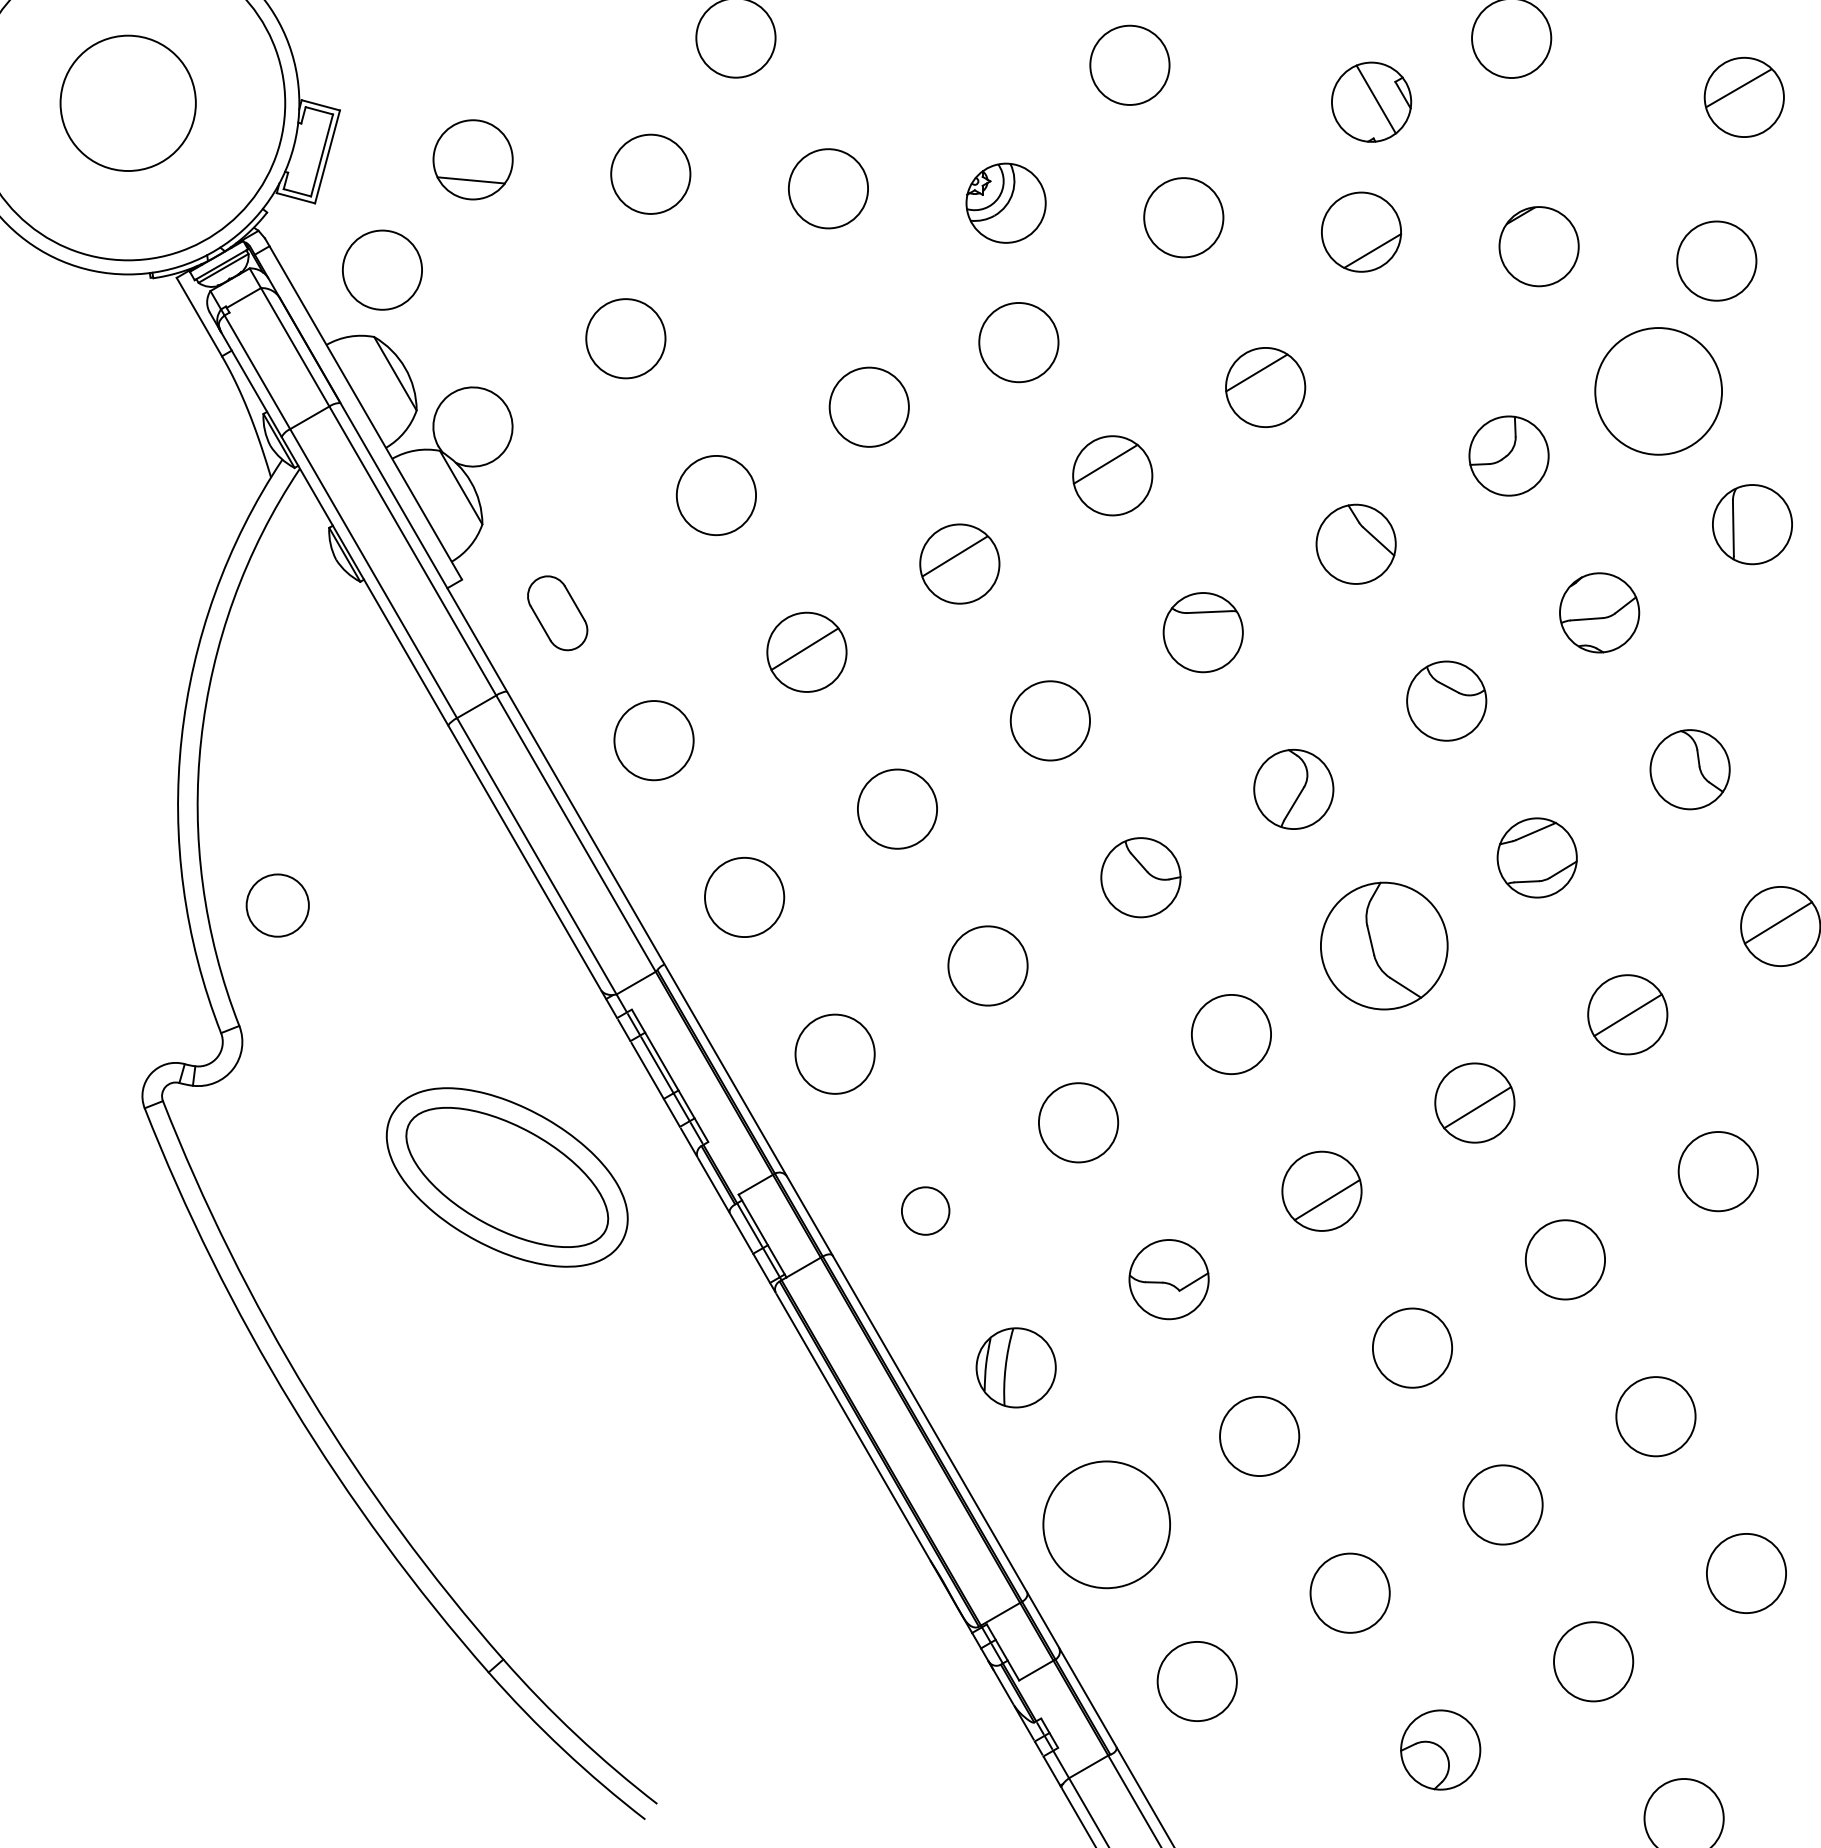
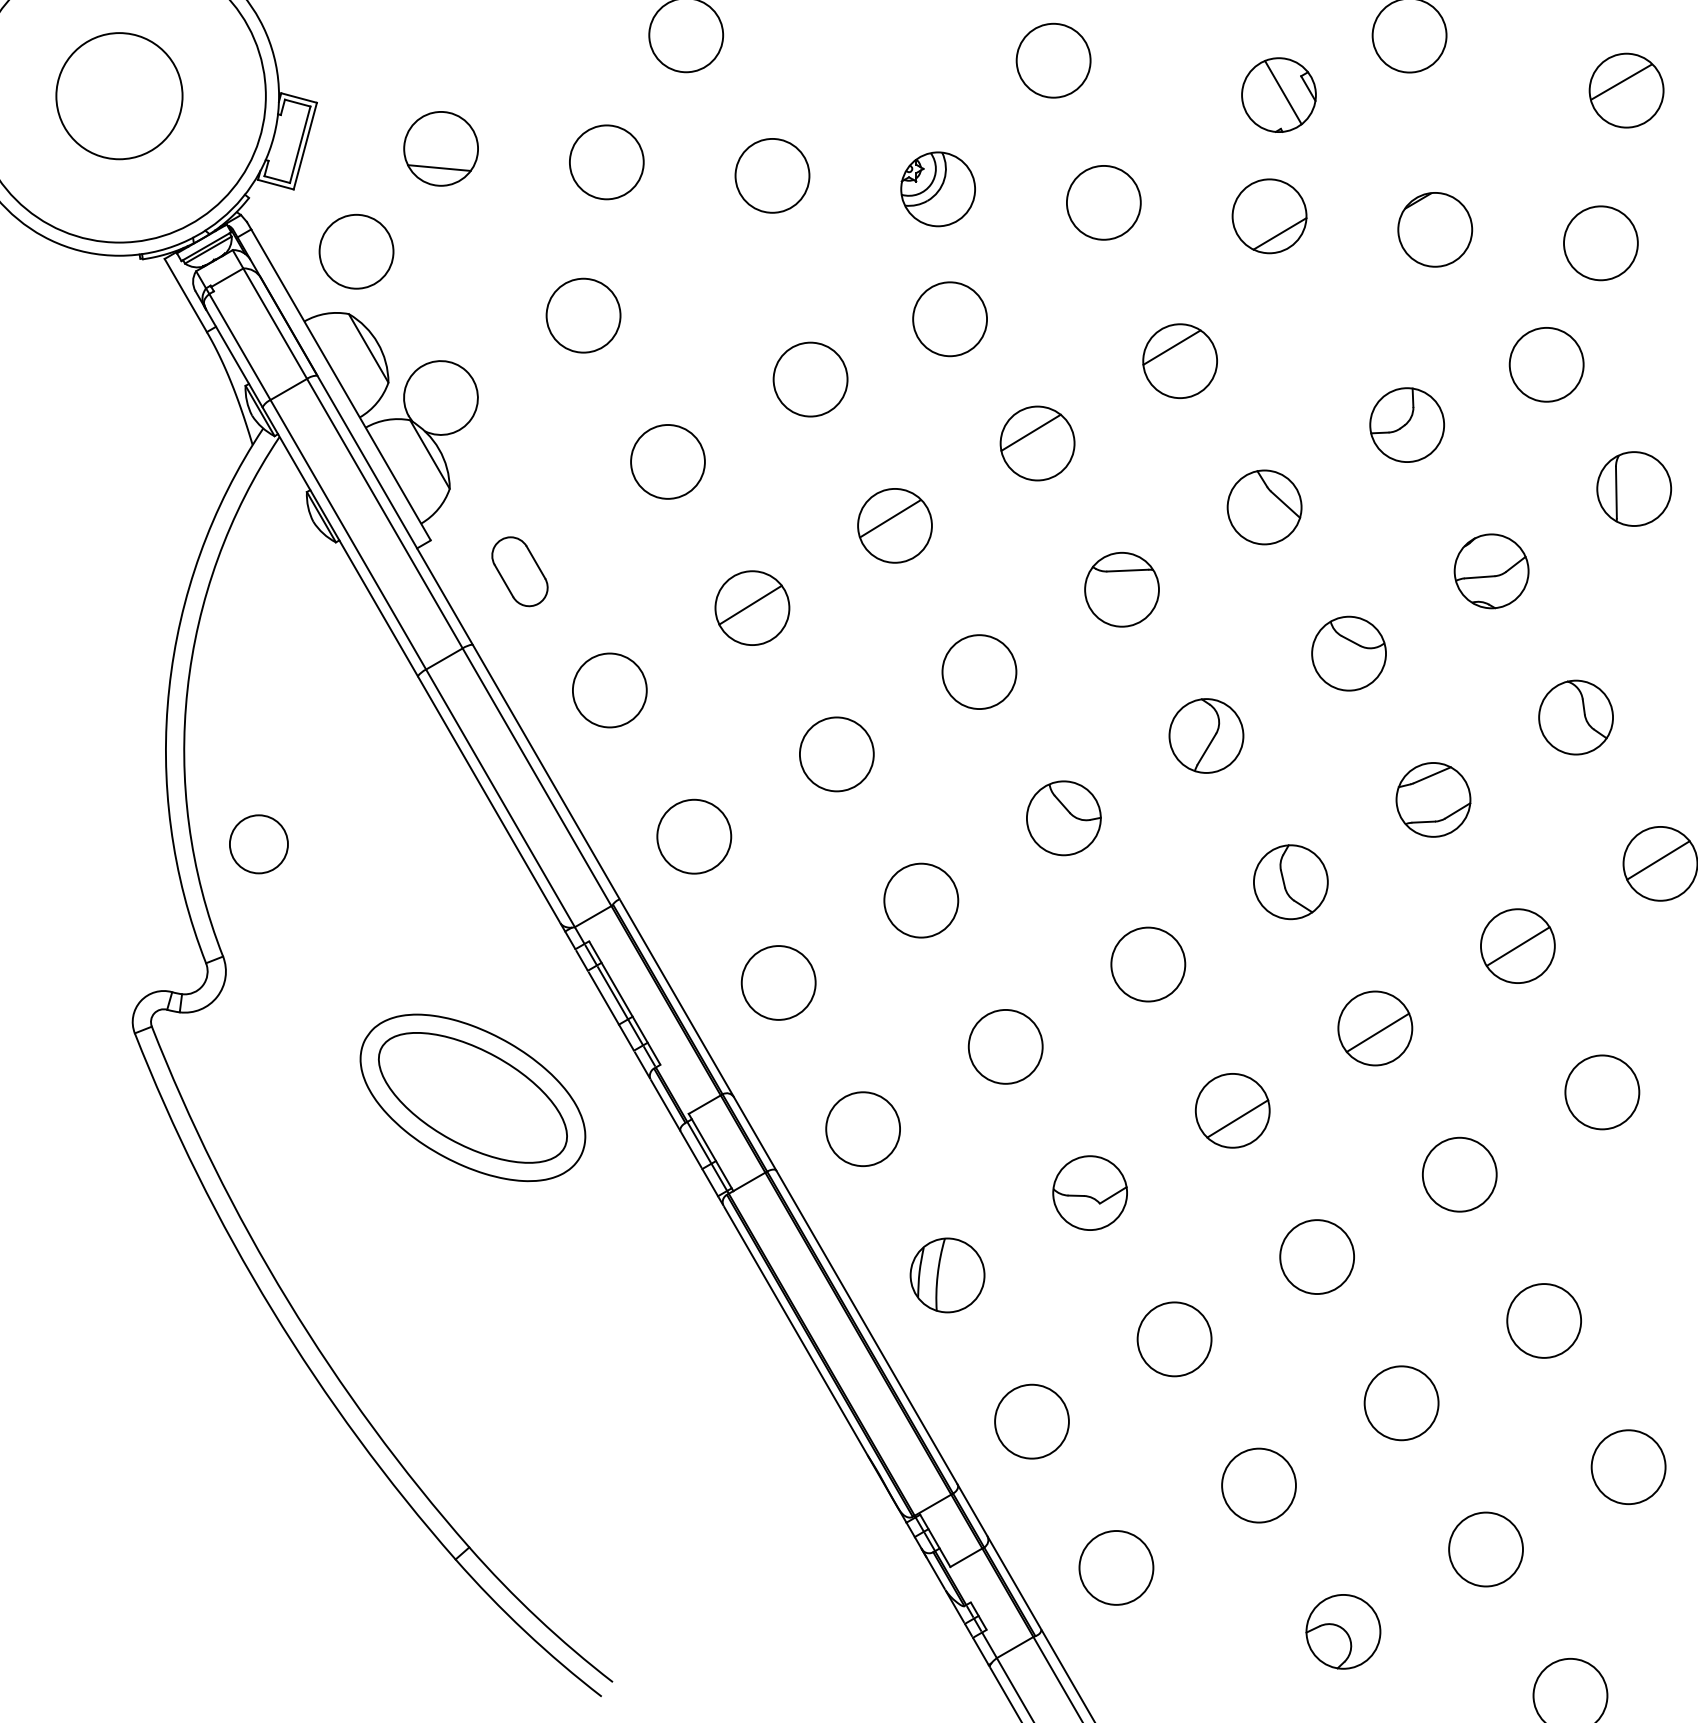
circle: (1658, 391) -> (1546, 364), size x0.62
part: (1383, 946) -> (1290, 882), size x0.62
circle: (926, 1211) -> (863, 1129), size x1.67
circle: (1106, 1524) -> (1031, 1421), size x0.62

